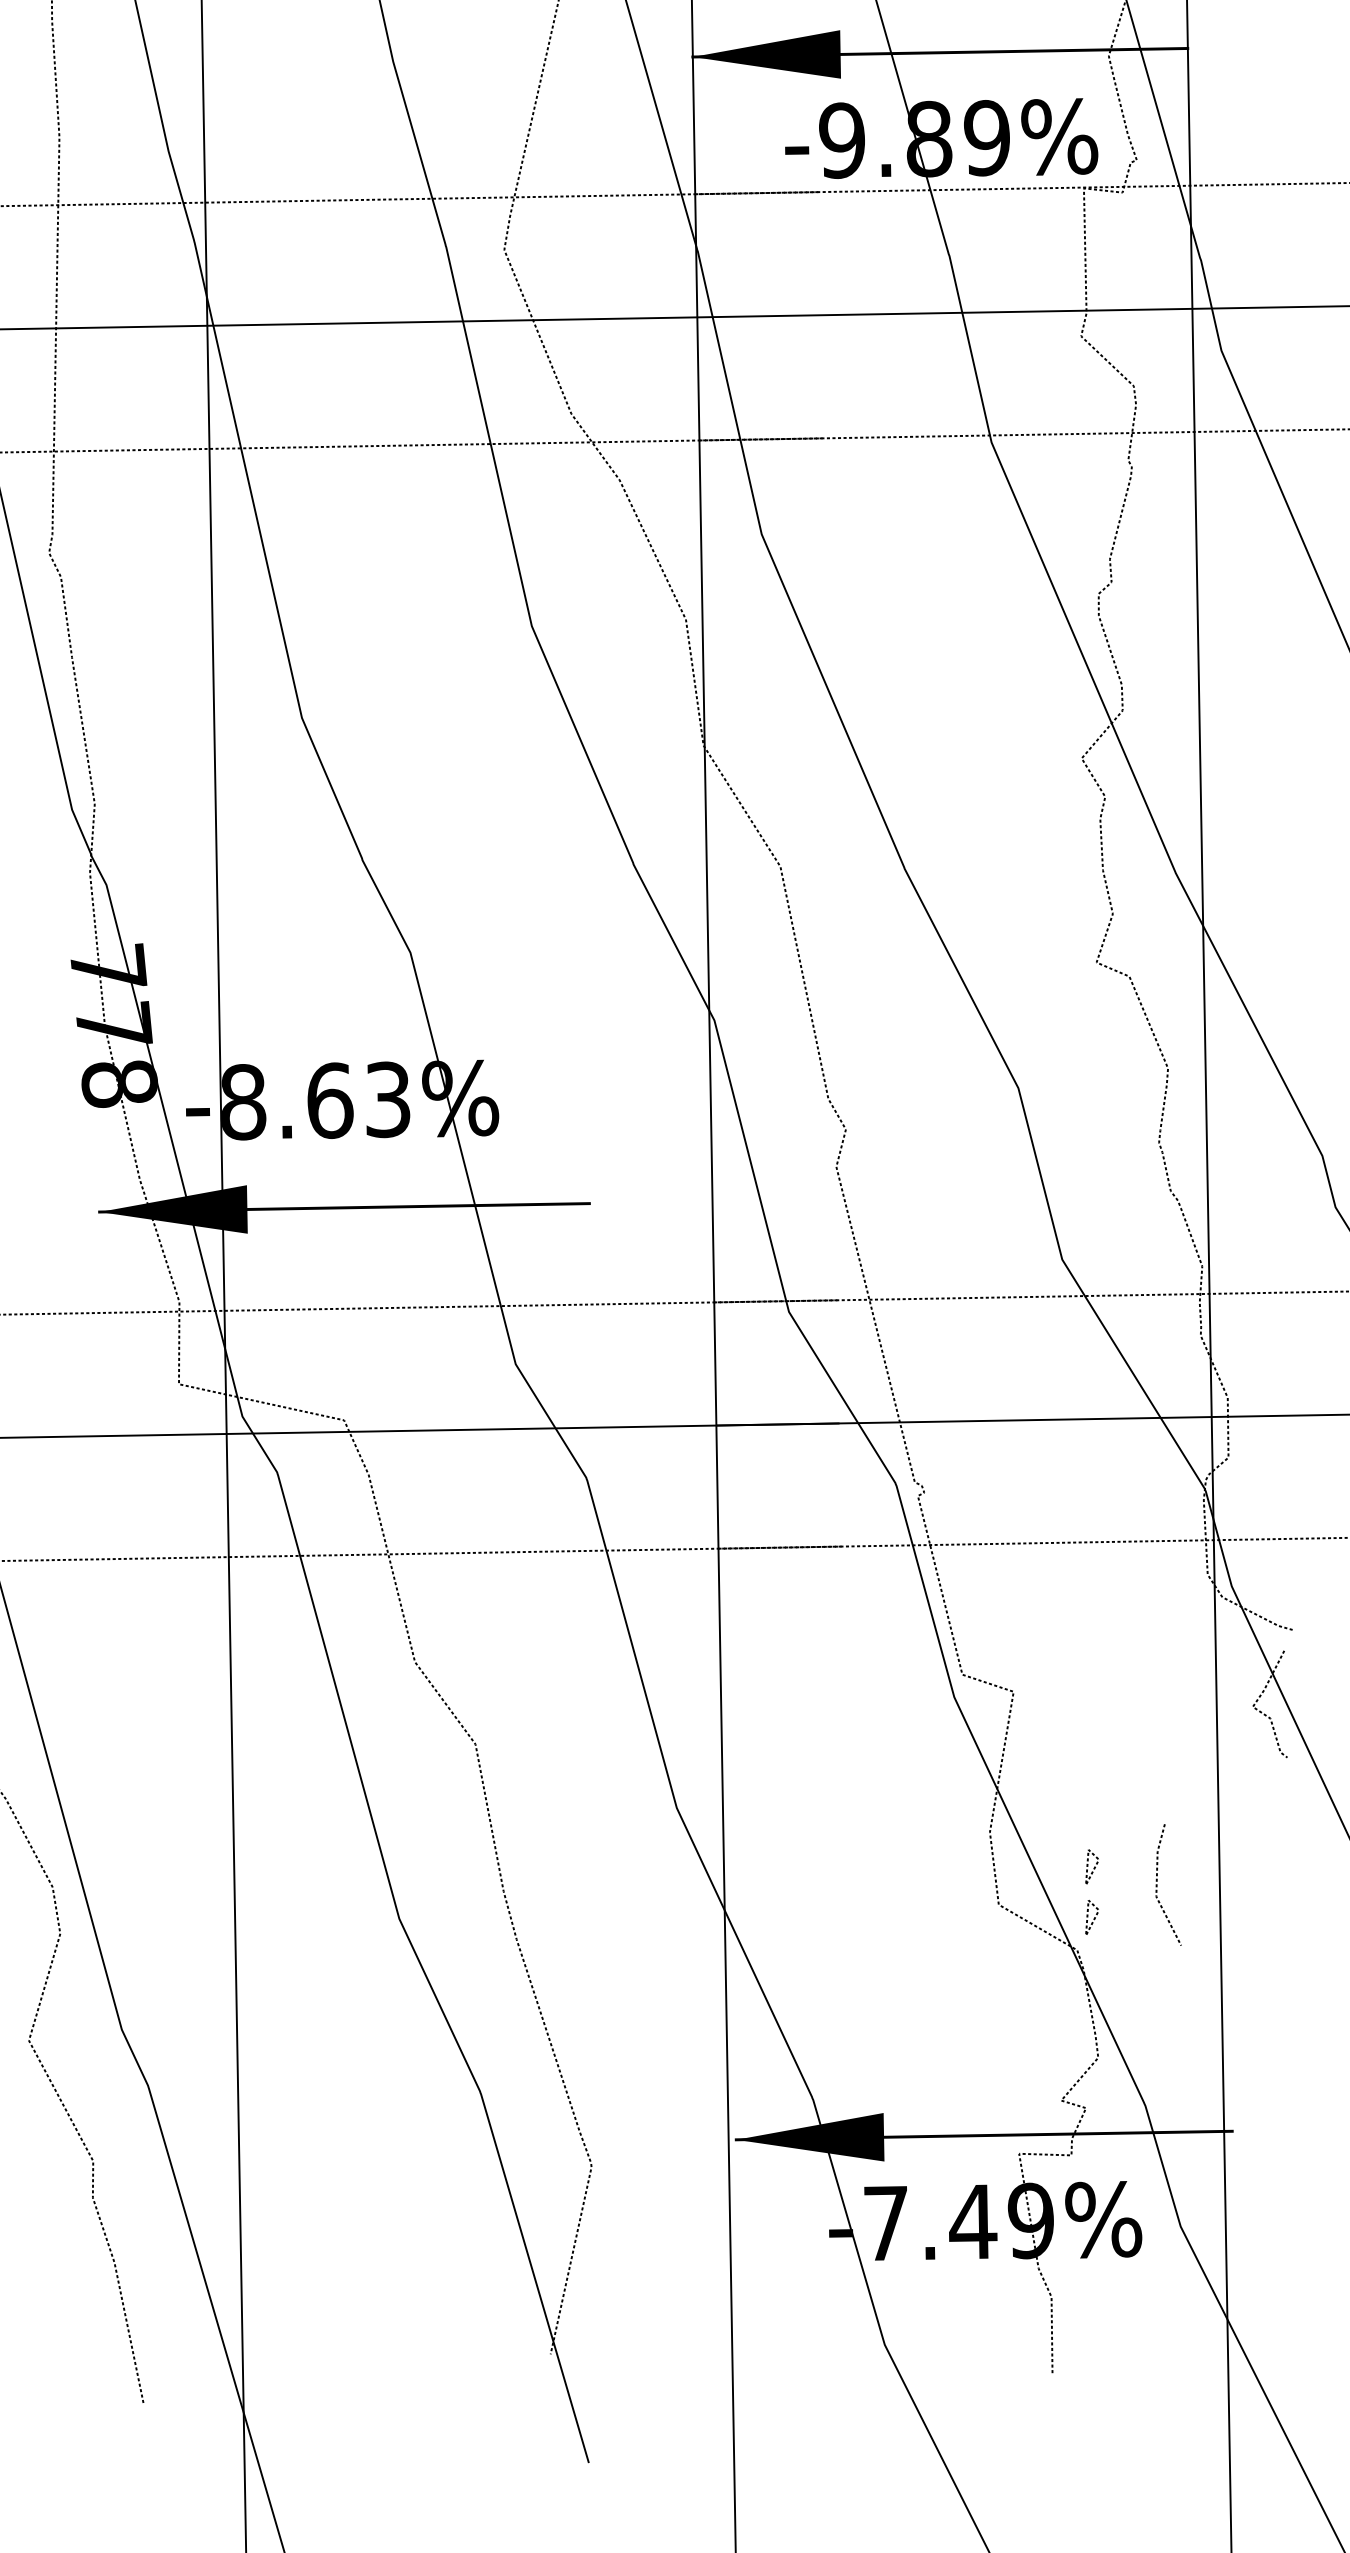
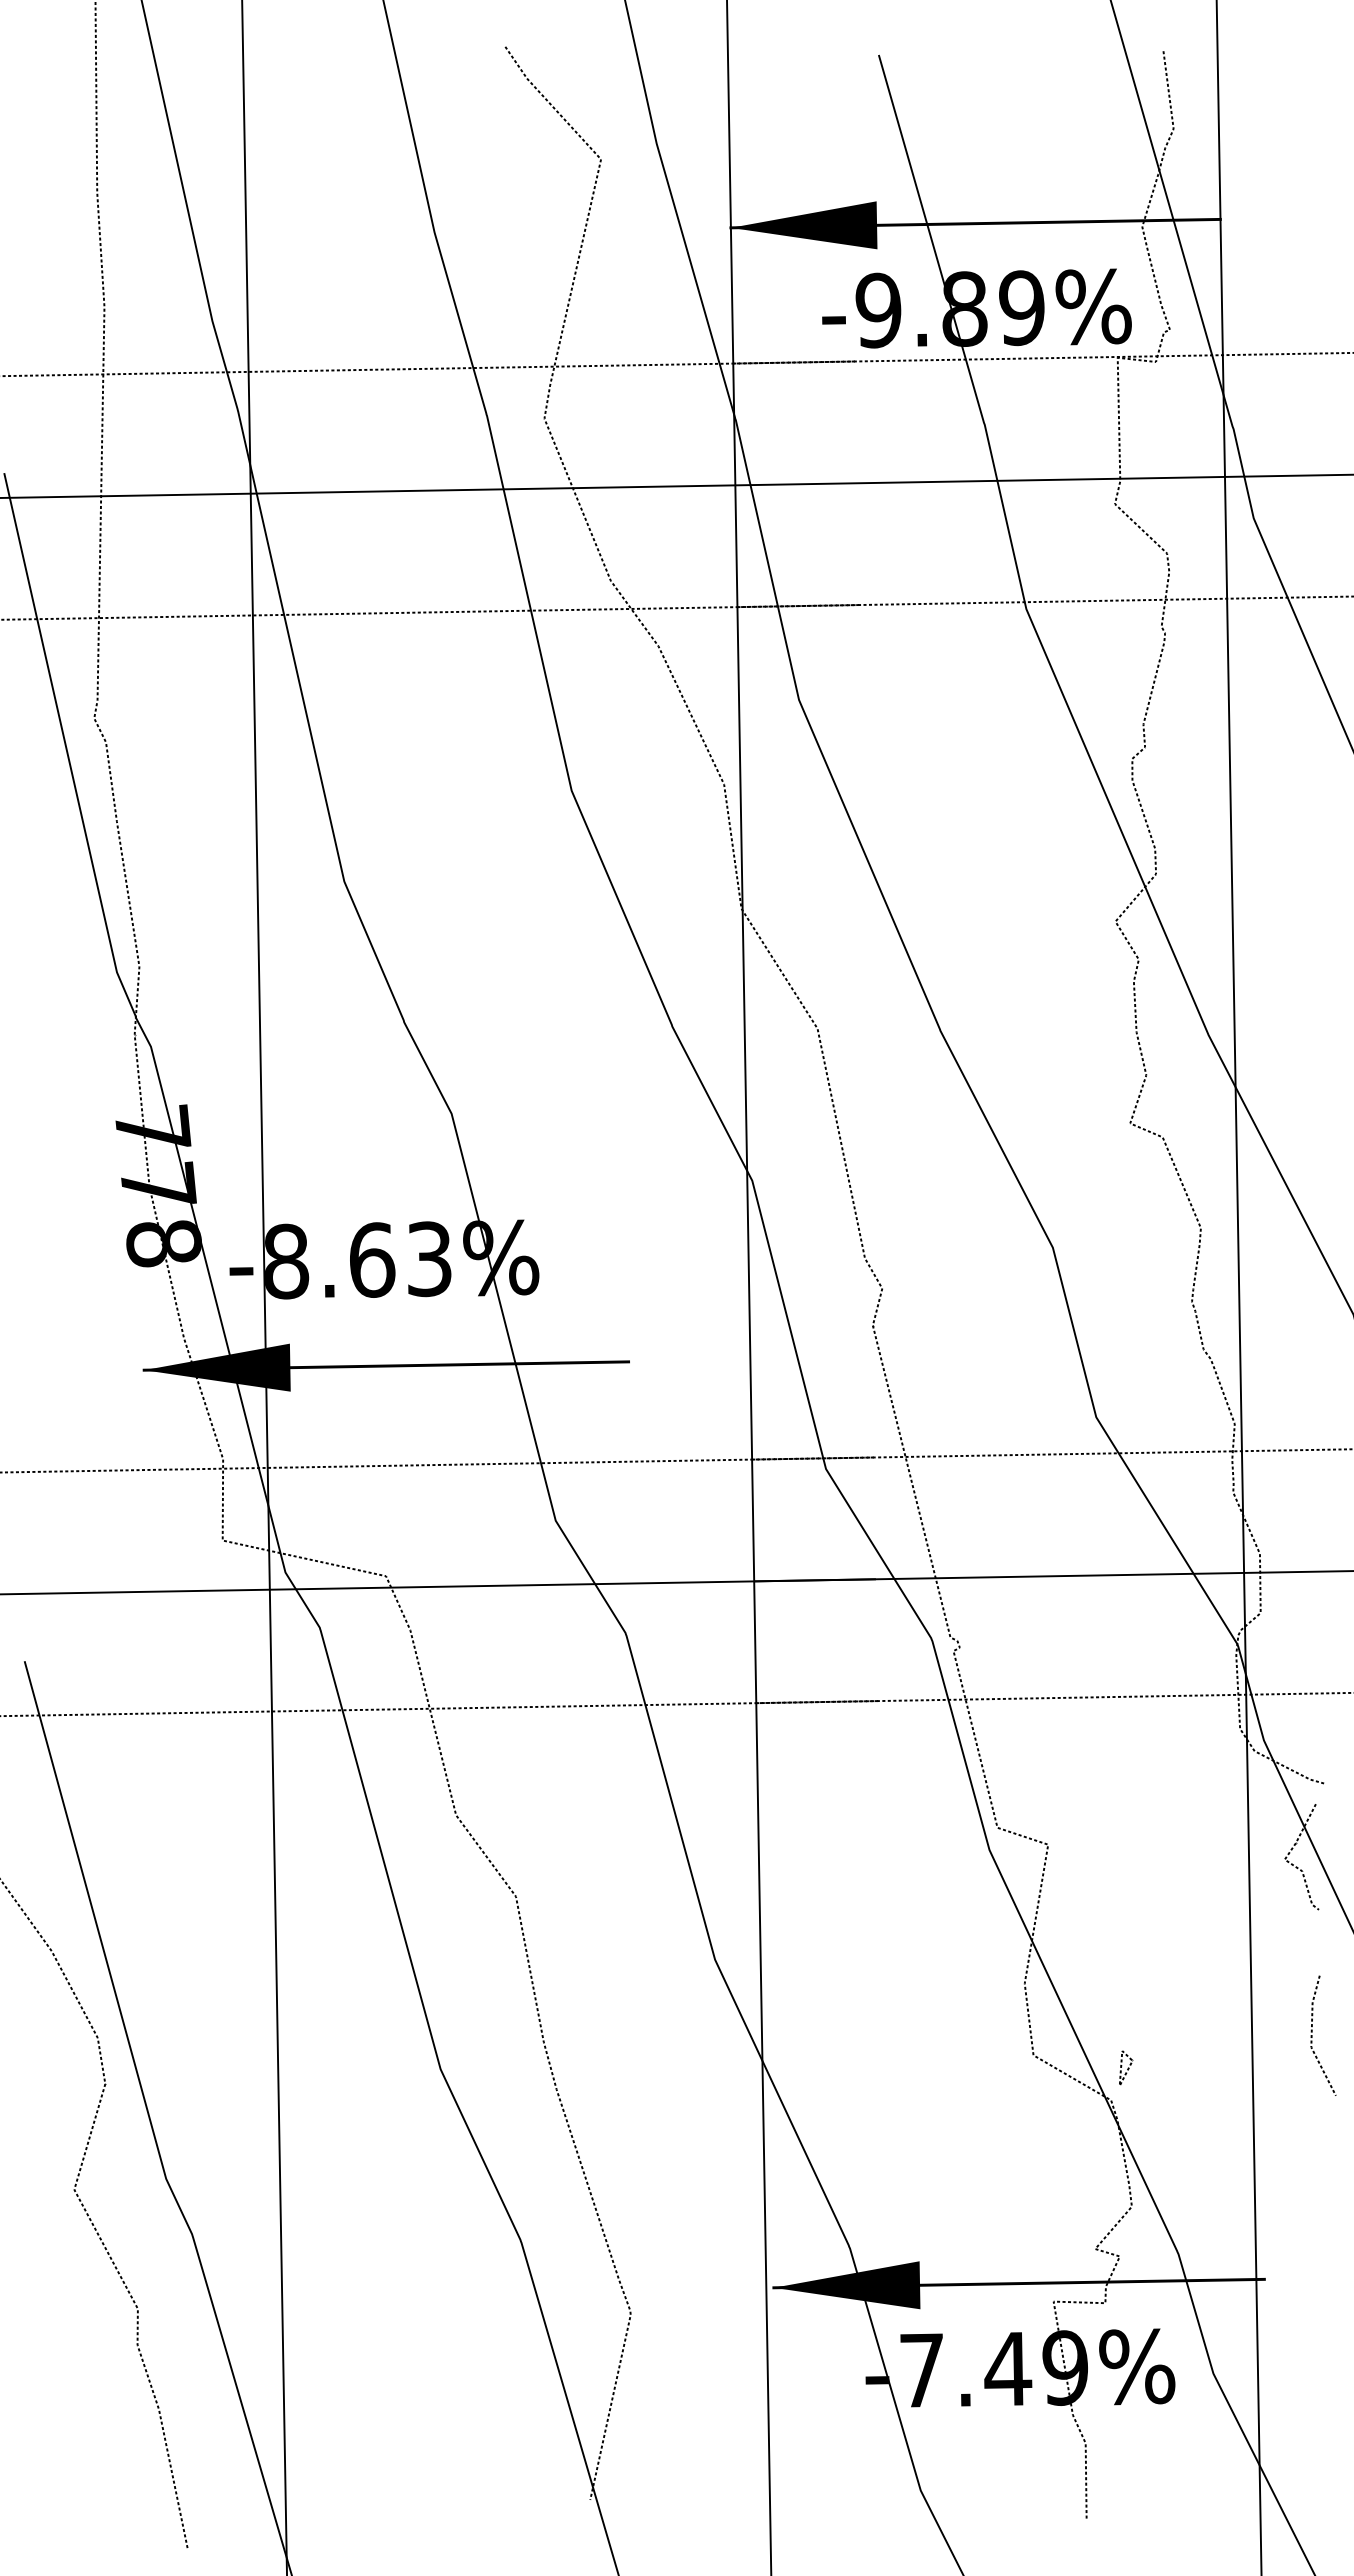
part: (1092, 1866) -> (1126, 2017), removed
line: (1157, 1884) -> (1312, 2035), moved

